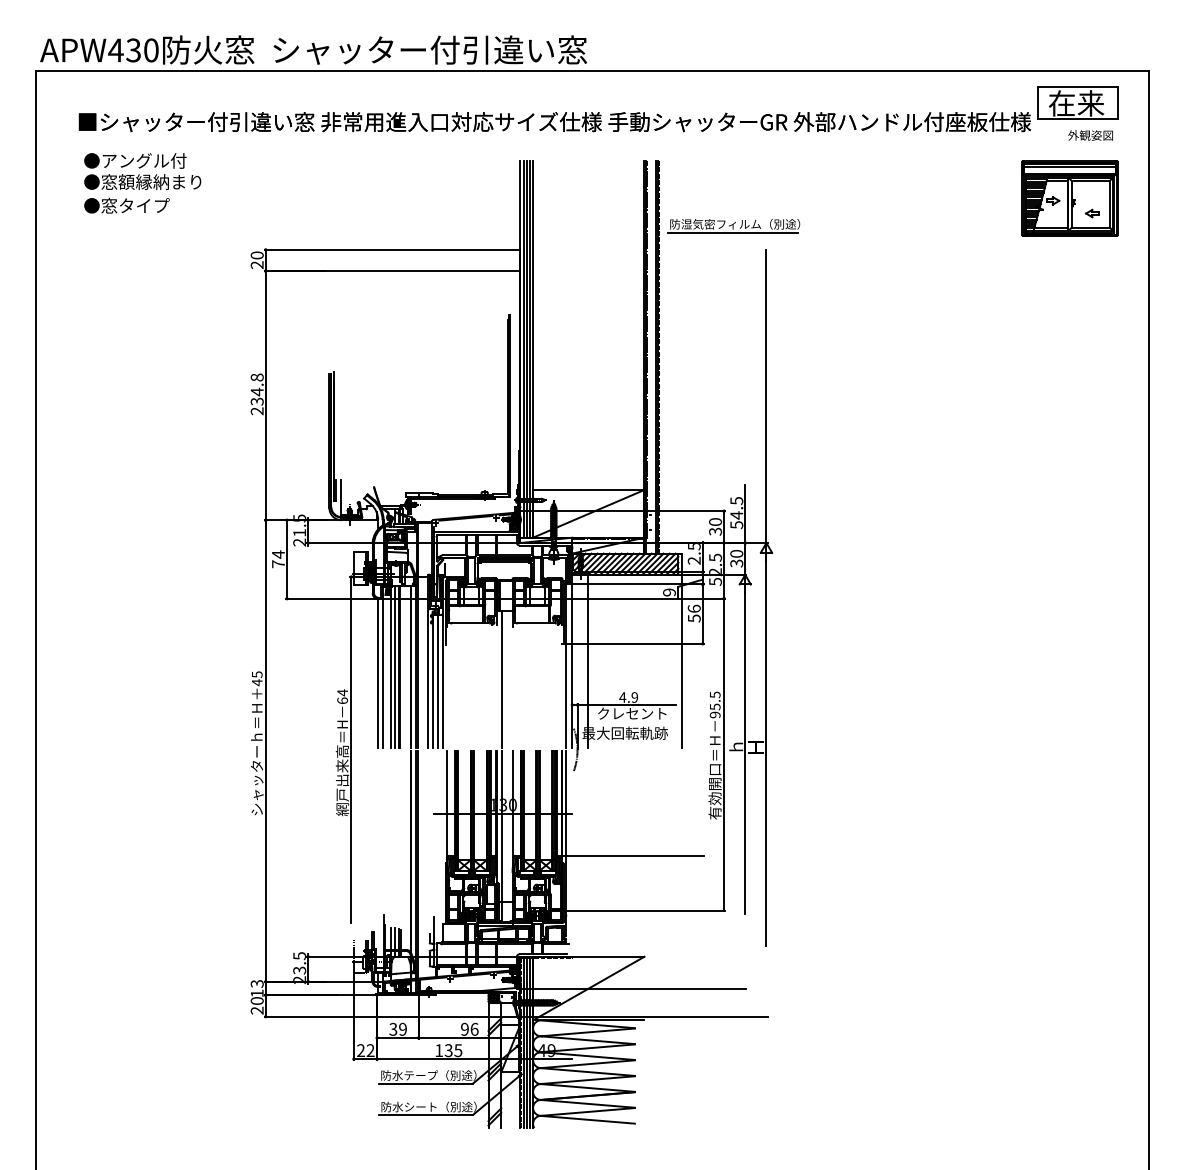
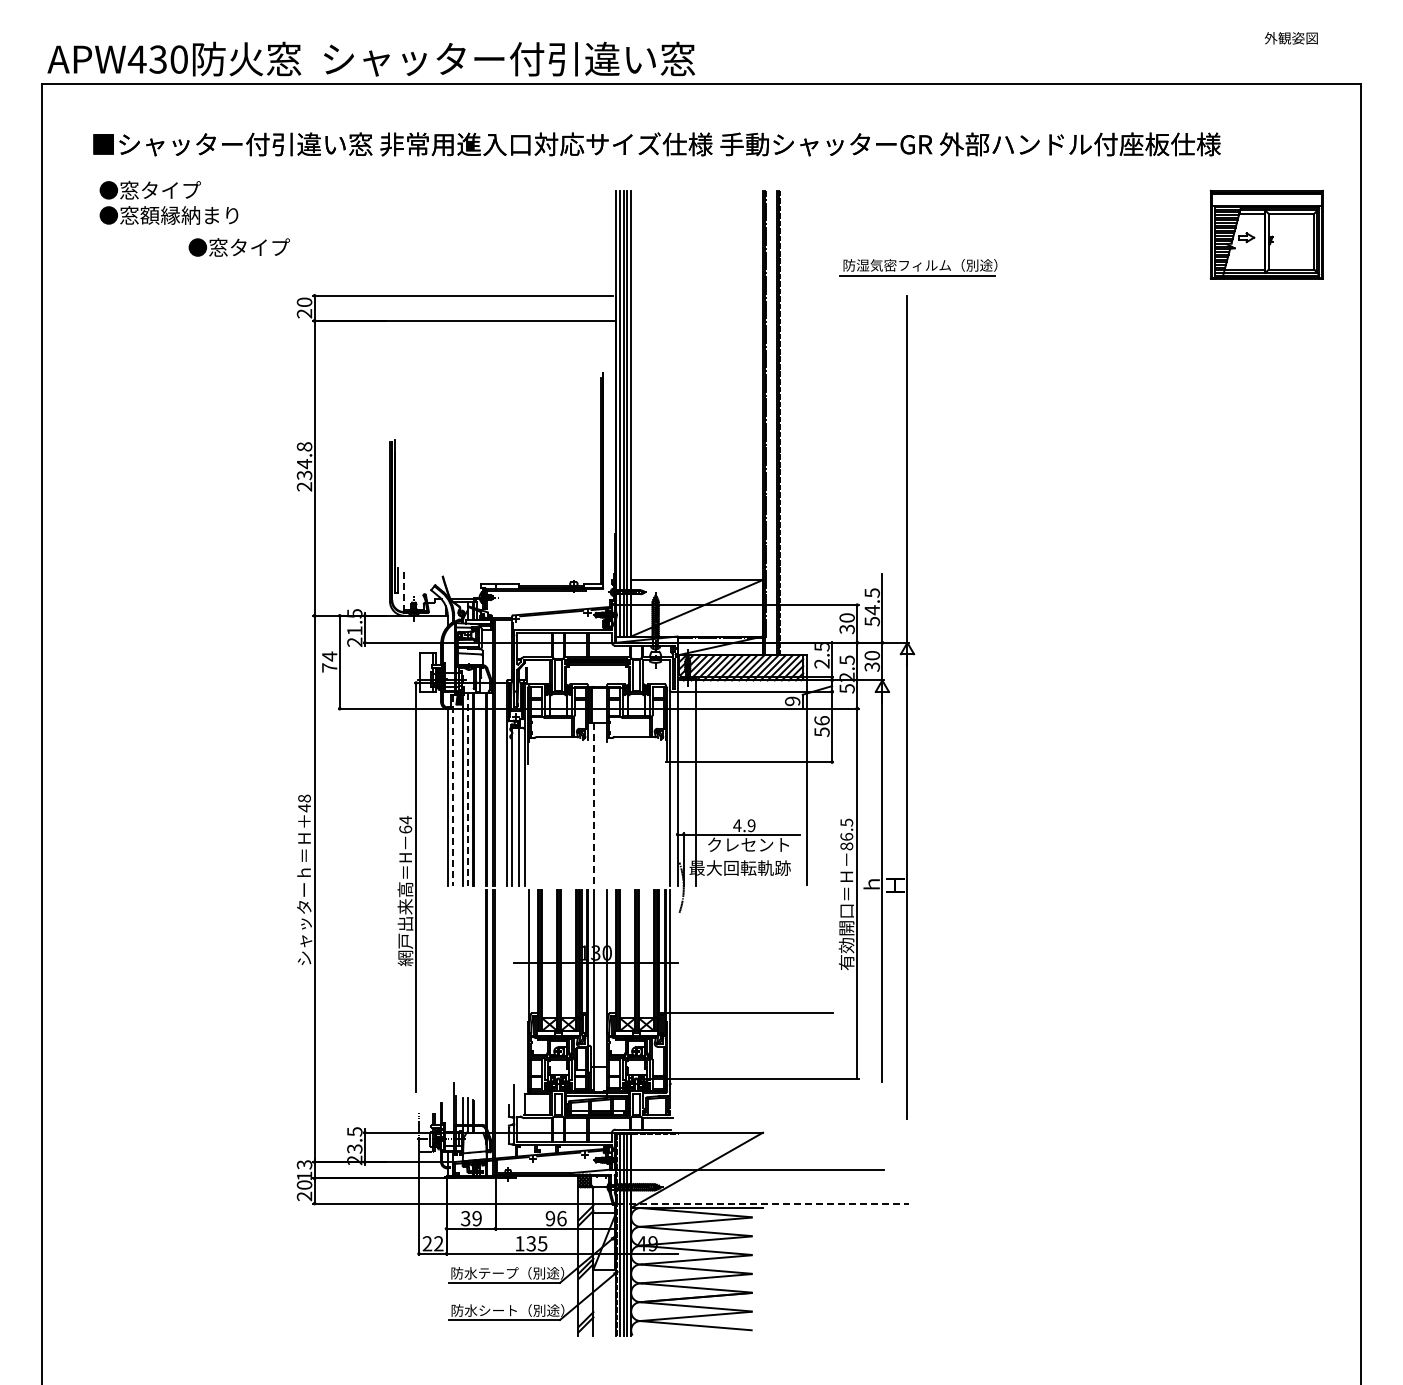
part: (1077, 102) -> (1275, 121), removed
text: (1090, 135) -> (1291, 38), moved
text: (144, 160) -> (170, 189), ●アングル付 -> ●窓タイプ
line: (1069, 166) -> (1266, 197), removed
text: (126, 205) -> (238, 247), moved
part: (1091, 213) -> (1292, 252), removed
part: (733, 226) -> (918, 267), moved
line: (341, 498) -> (404, 589), solid -> dashed
line: (382, 667) -> (452, 790), solid -> dashed
line: (394, 667) -> (467, 790), solid -> dashed
text: (257, 674) -> (304, 798), 45 -> 48
line: (502, 680) -> (594, 805), solid -> dashed
text: (714, 710) -> (846, 841), 95.5 -> 86.5
line: (644, 1016) -> (763, 1203), solid -> dashed

